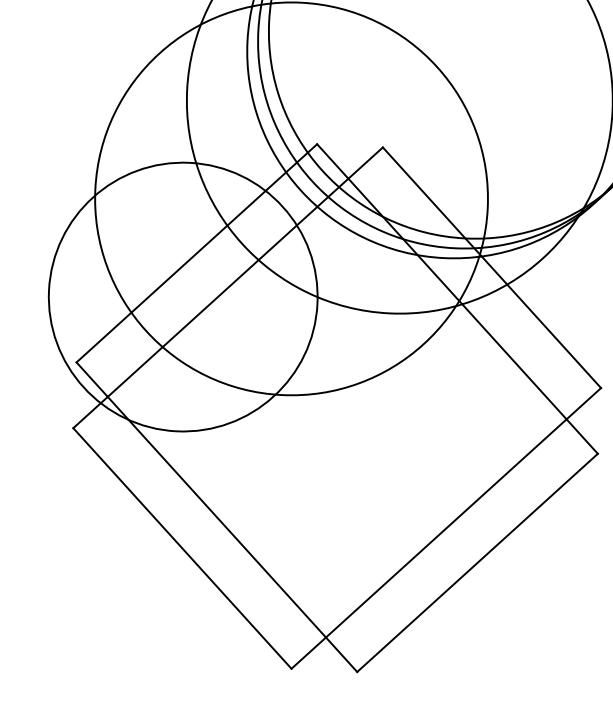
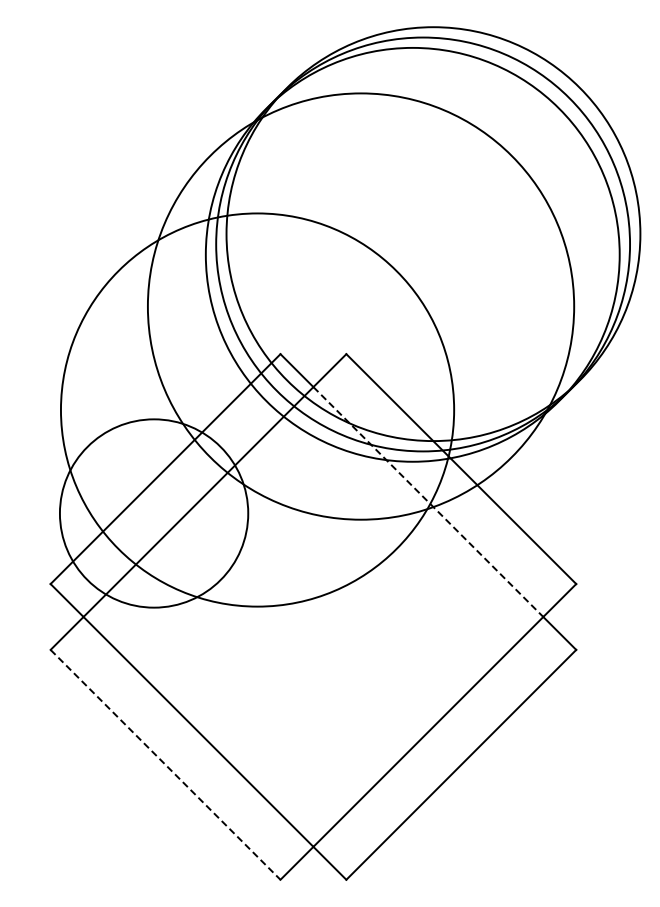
circle: (182, 297) -> (153, 513), size x0.7
line: (457, 299) -> (428, 502), solid -> dashed
line: (182, 548) -> (165, 764), solid -> dashed

